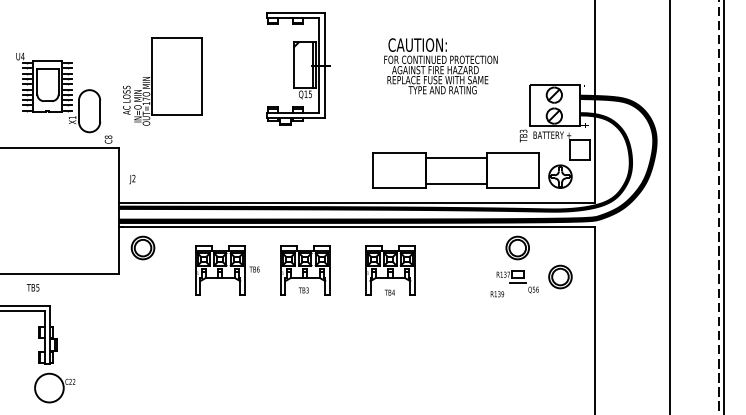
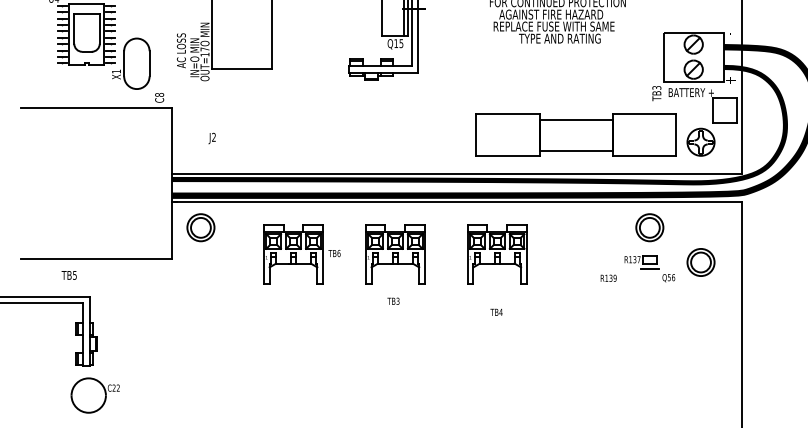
text: (132, 179) -> (212, 138), moved
text: (303, 290) -> (393, 301), moved
text: (389, 292) -> (496, 312), moved
text: (497, 294) -> (608, 278), moved

